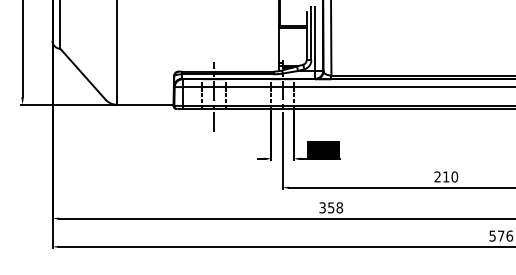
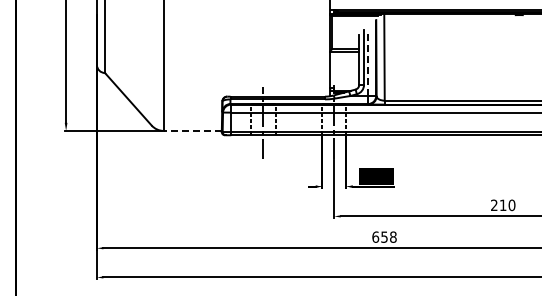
line: (315, 39) -> (368, 63), solid -> dashed
line: (145, 104) -> (192, 130), solid -> dashed
text: (322, 207) -> (375, 236), 358 -> 658

